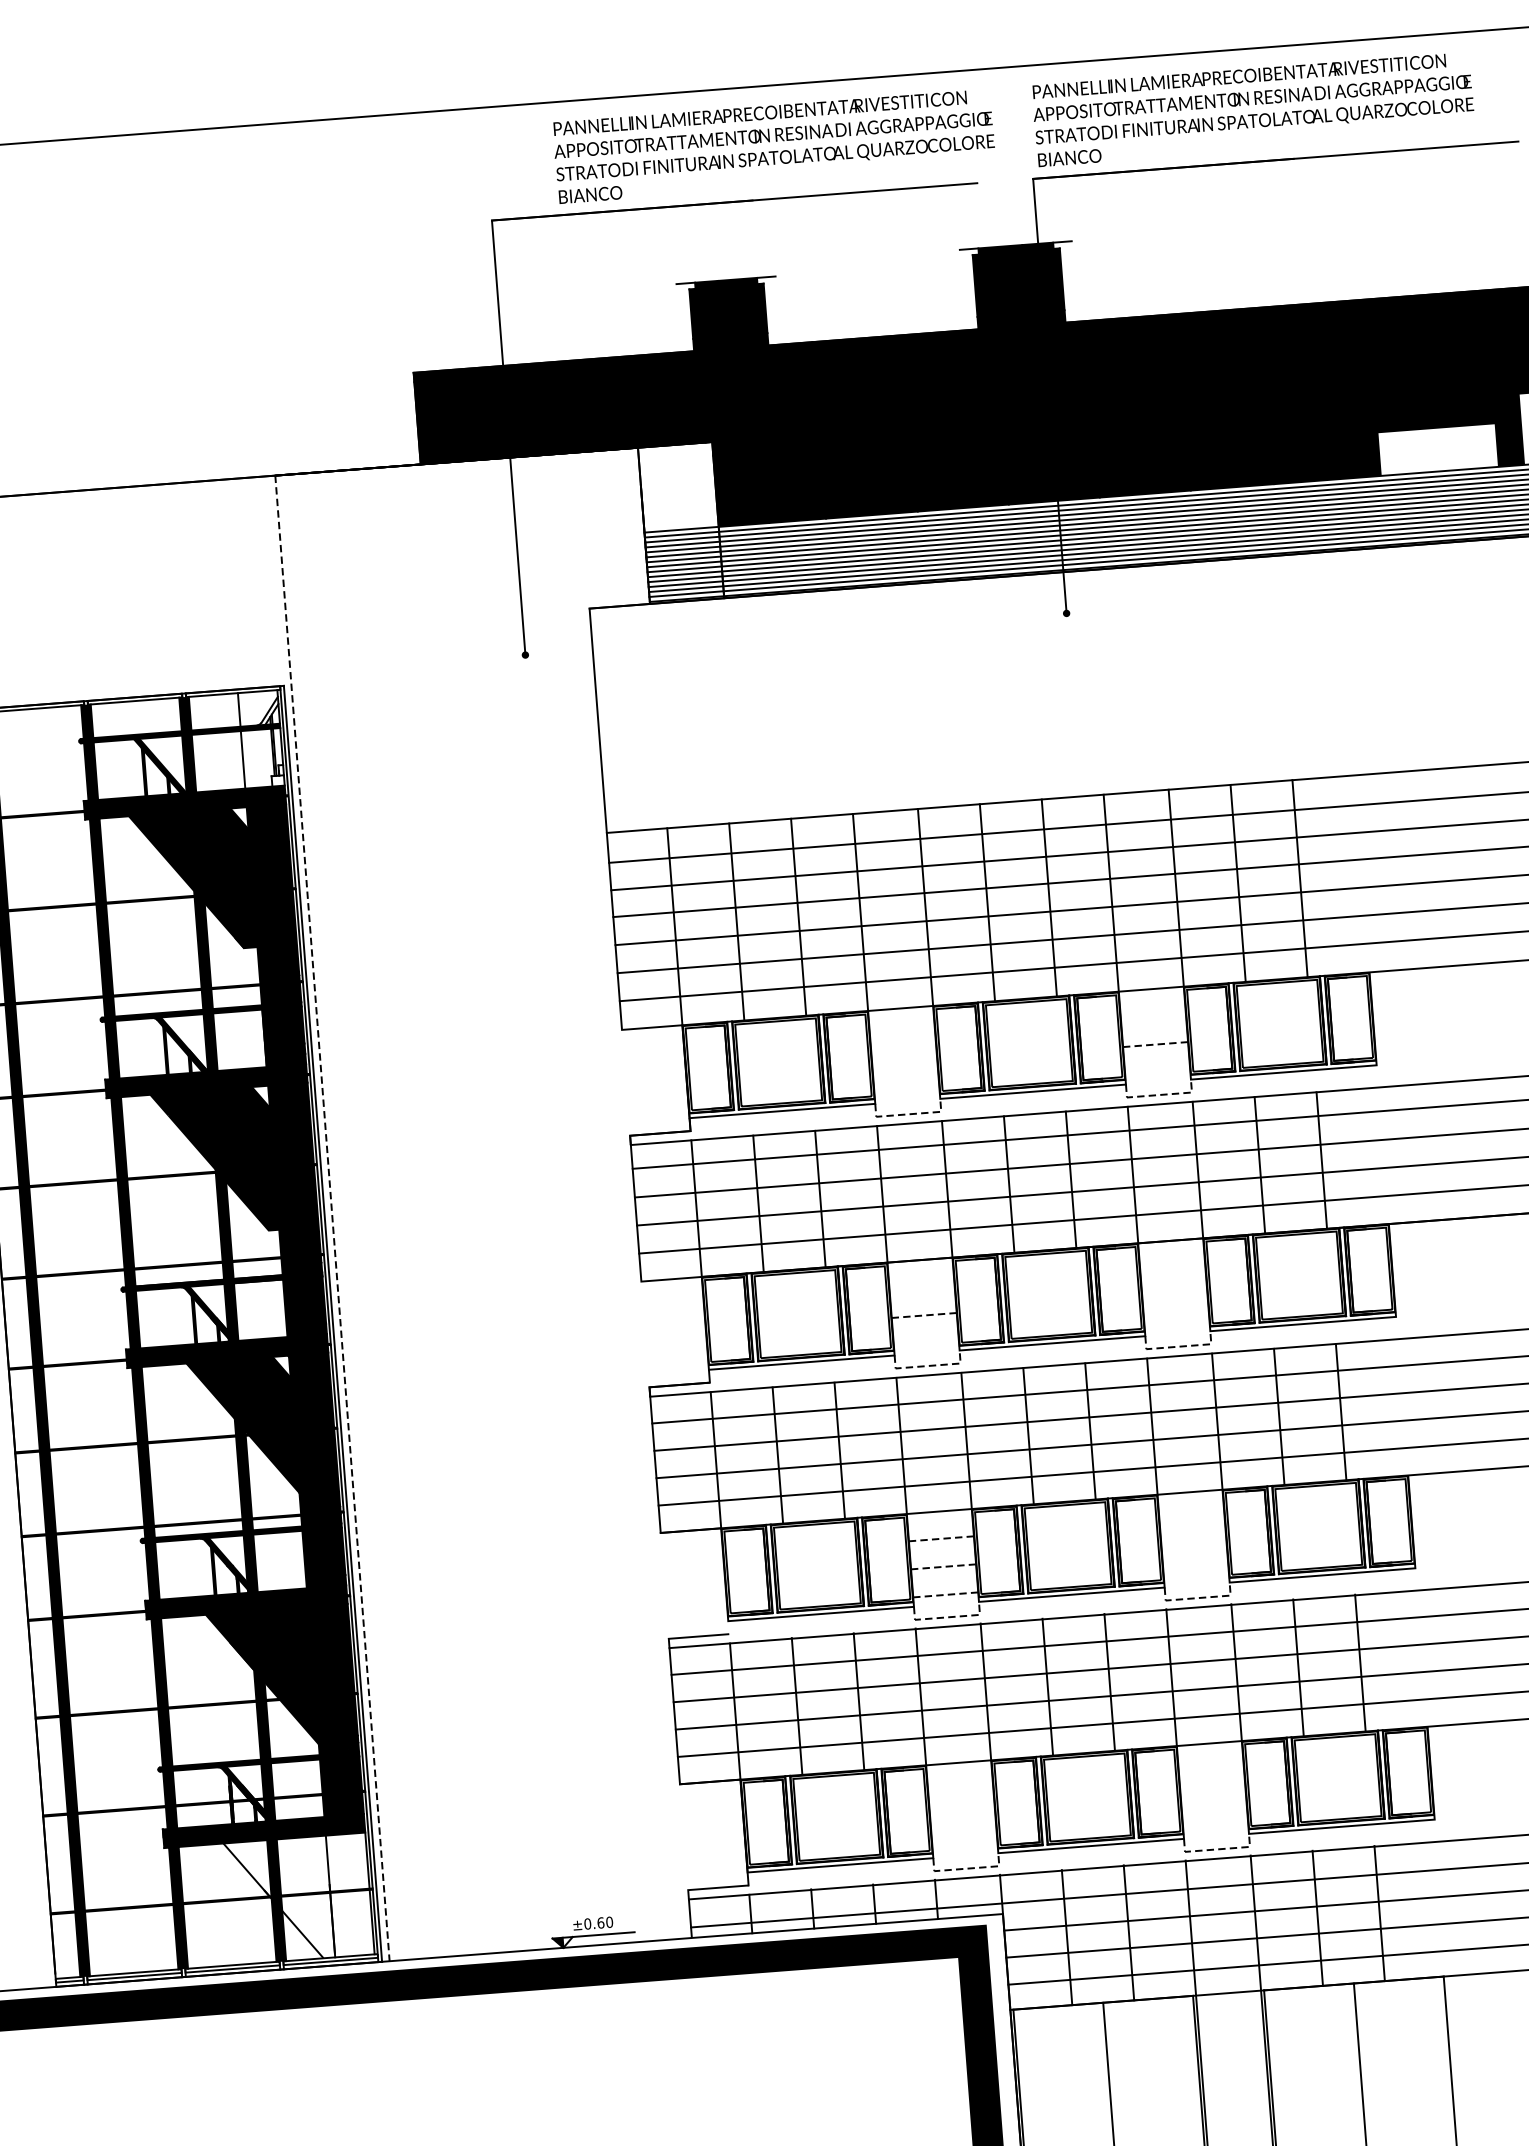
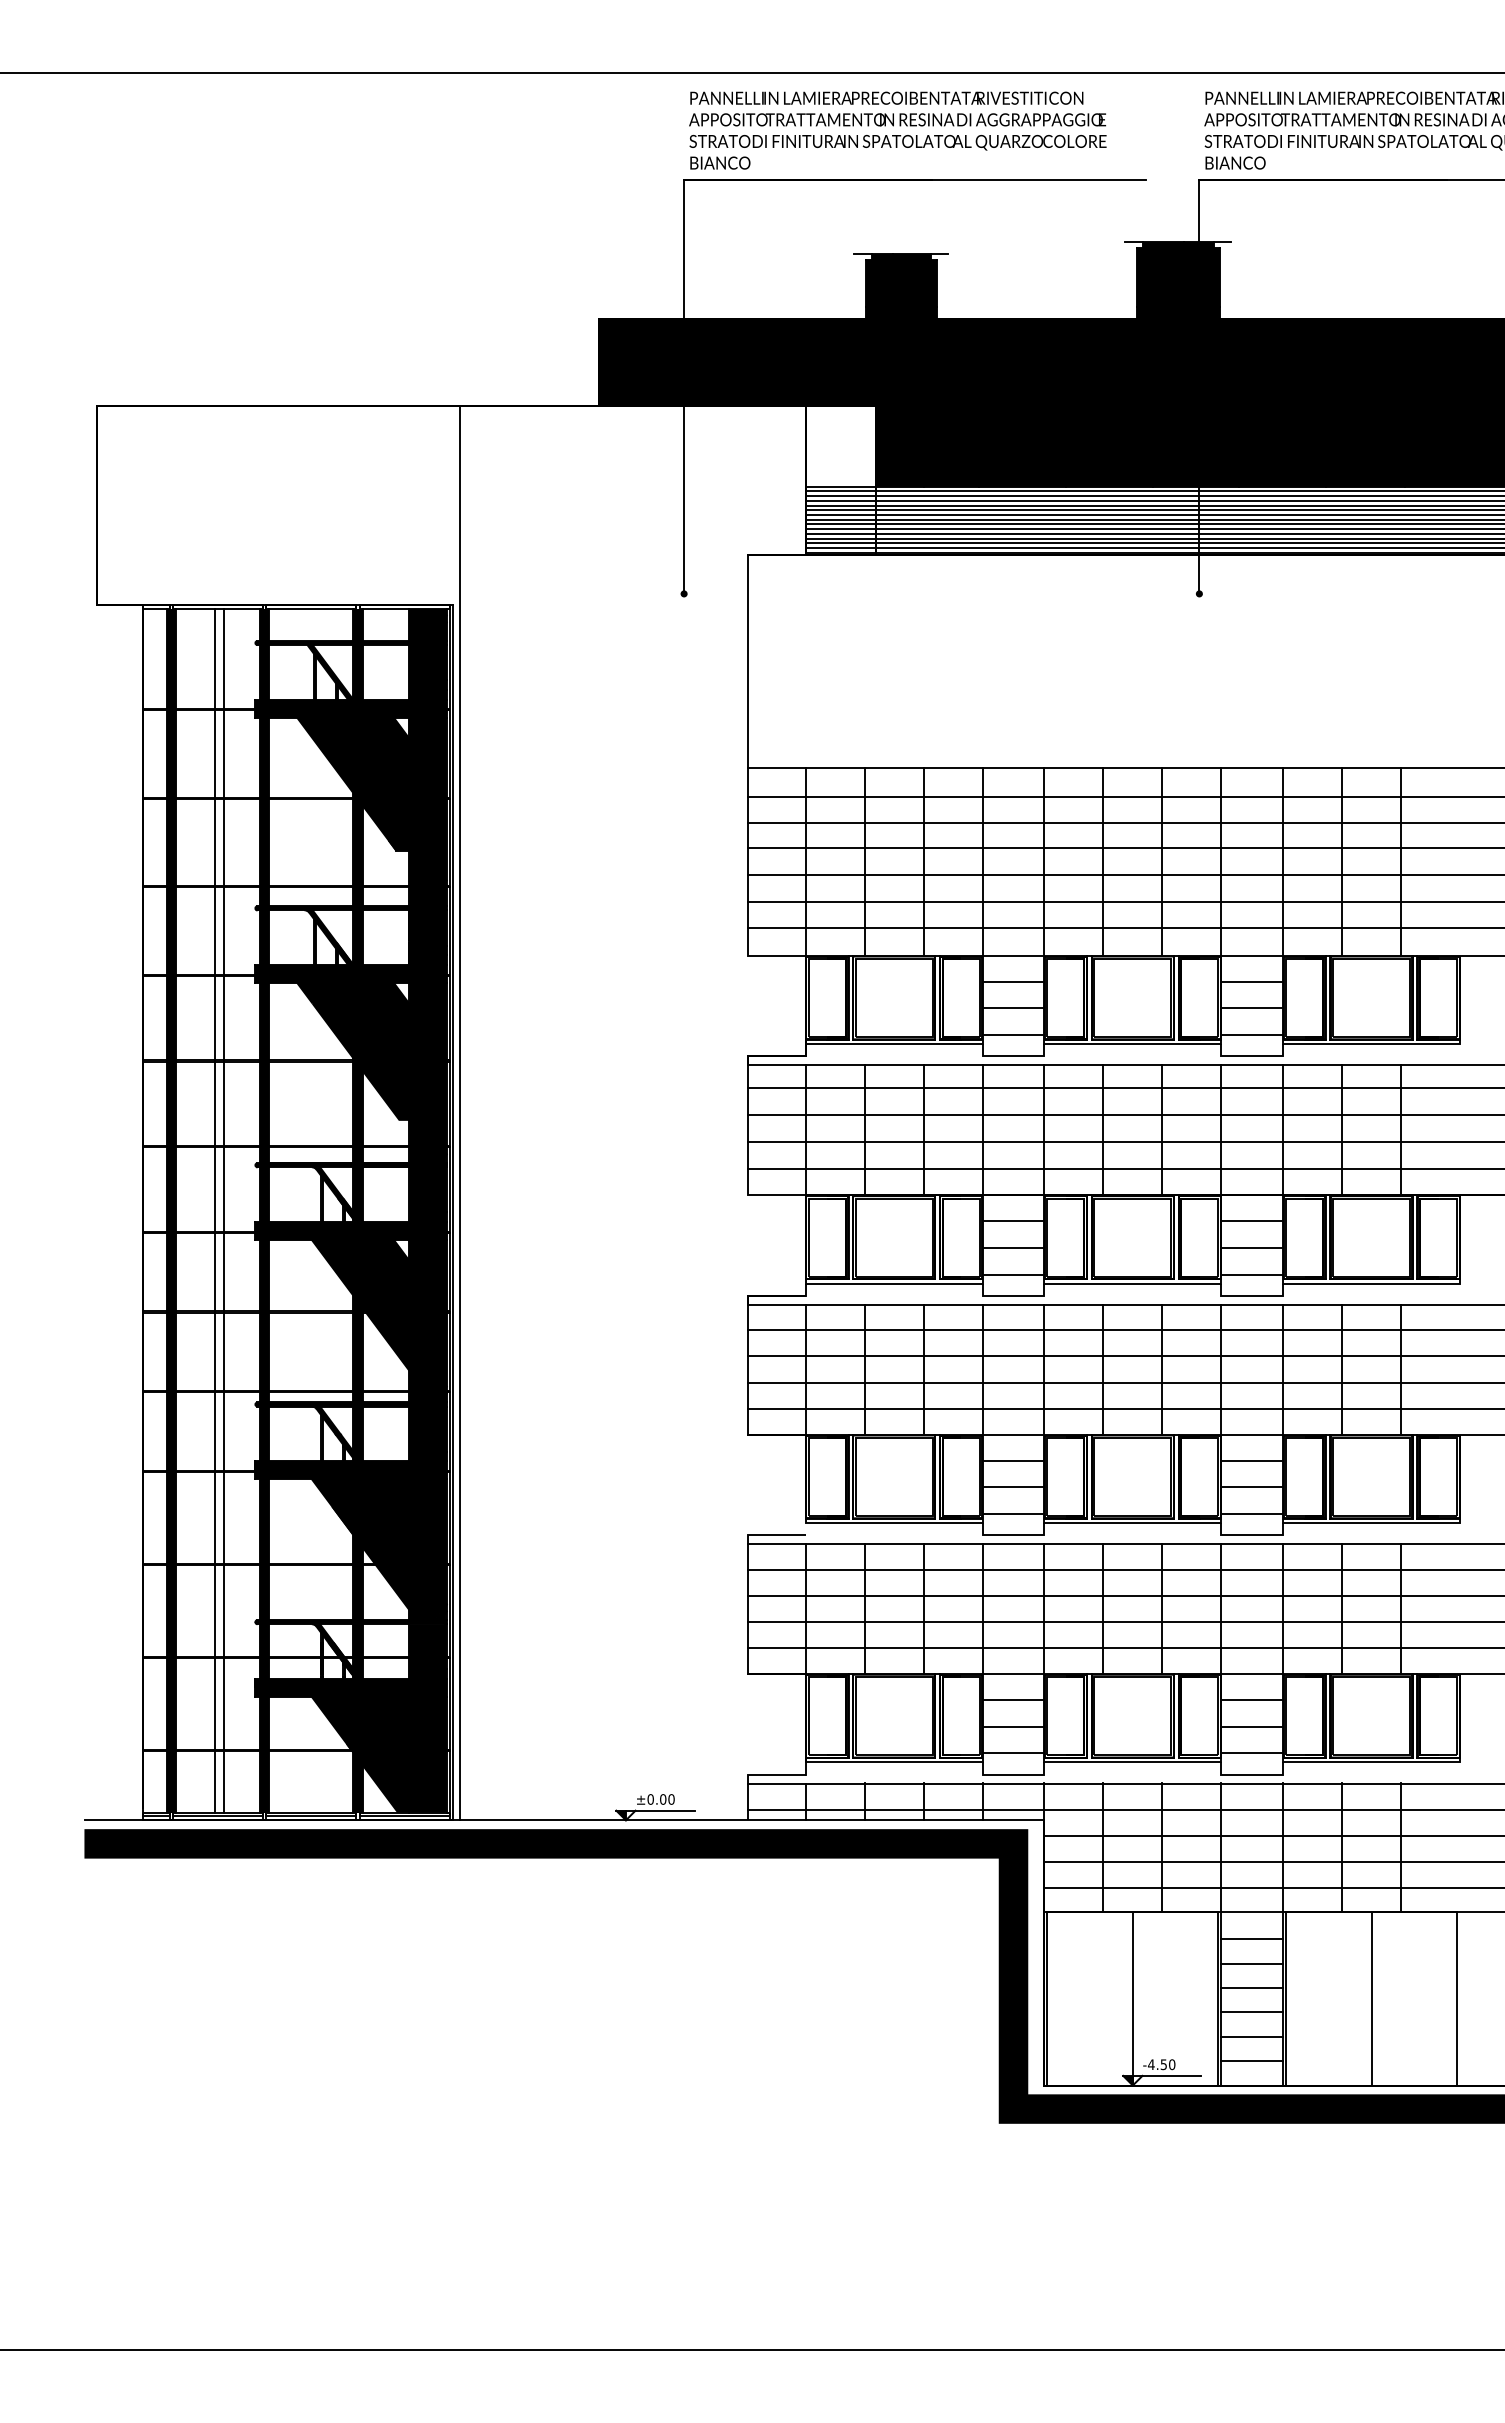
text: (774, 146) -> (897, 130), moved
fill: (260, 739) -> (427, 654), added
line: (1153, 1016) -> (1252, 981), added
line: (902, 1035) -> (1013, 981), added
line: (1155, 1044) -> (1252, 1008), dashed -> solid
line: (904, 1063) -> (1013, 1008), added
line: (1158, 1072) -> (1252, 1035), added
line: (907, 1092) -> (1013, 1035), added
line: (1159, 1095) -> (1252, 1056), dashed -> solid
line: (908, 1114) -> (1013, 1056), dashed -> solid
line: (332, 1218) -> (460, 1113), dashed -> solid
line: (1173, 1268) -> (1252, 1221), added
line: (922, 1287) -> (1013, 1221), added
line: (1175, 1296) -> (1252, 1248), added
line: (924, 1315) -> (1013, 1248), dashed -> solid
line: (1177, 1323) -> (1252, 1274), added
line: (92, 1339) -> (224, 1210), added
line: (83, 1340) -> (215, 1210), added
line: (926, 1343) -> (1013, 1274), added
line: (1179, 1347) -> (1252, 1296), dashed -> solid
line: (928, 1366) -> (1013, 1296), dashed -> solid
line: (1192, 1519) -> (1252, 1460), added
line: (941, 1538) -> (1013, 1460), dashed -> solid
line: (1194, 1547) -> (1252, 1487), added
line: (943, 1567) -> (1013, 1487), dashed -> solid
line: (1196, 1576) -> (1252, 1514), added
line: (945, 1595) -> (1013, 1514), dashed -> solid
line: (1198, 1598) -> (1252, 1535), dashed -> solid
line: (947, 1617) -> (1013, 1535), dashed -> solid
line: (1211, 1770) -> (1252, 1699), added
line: (960, 1789) -> (1013, 1699), added
line: (1213, 1798) -> (1252, 1726), added
line: (962, 1818) -> (1013, 1726), added
line: (1216, 1827) -> (1252, 1753), added
line: (965, 1846) -> (1013, 1753), added
line: (1217, 1849) -> (1252, 1774), dashed -> solid
line: (966, 1868) -> (1013, 1774), dashed -> solid
fill: (298, 1898) -> (378, 1754), added
text: (601, 1922) -> (663, 1799), ±0.60 -> ±0.00
line: (1231, 2022) -> (1252, 1939), added
line: (1233, 2047) -> (1252, 1963), added
line: (1235, 2072) -> (1252, 1987), added
line: (1237, 2099) -> (1252, 2012), added
line: (1238, 2124) -> (1252, 2036), added

